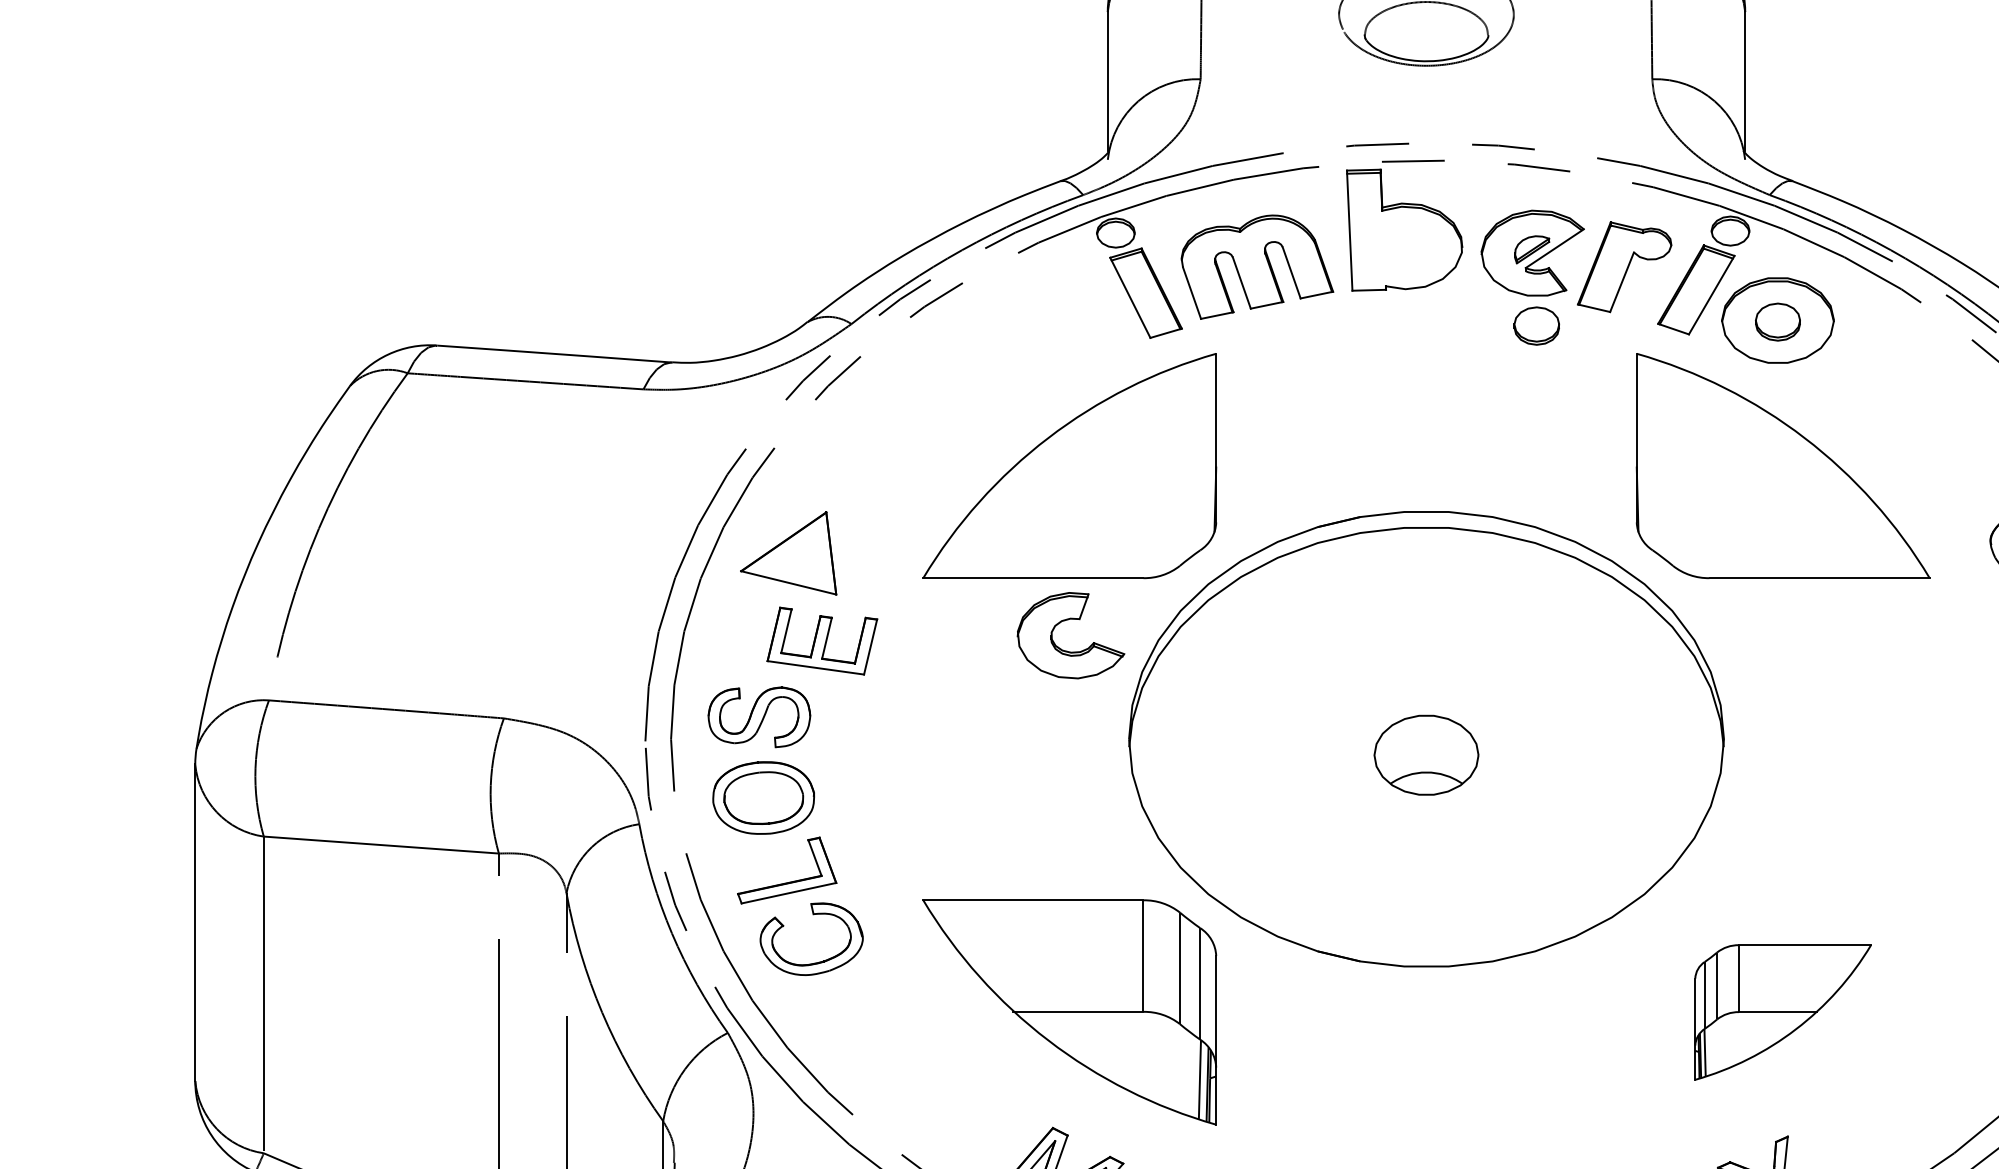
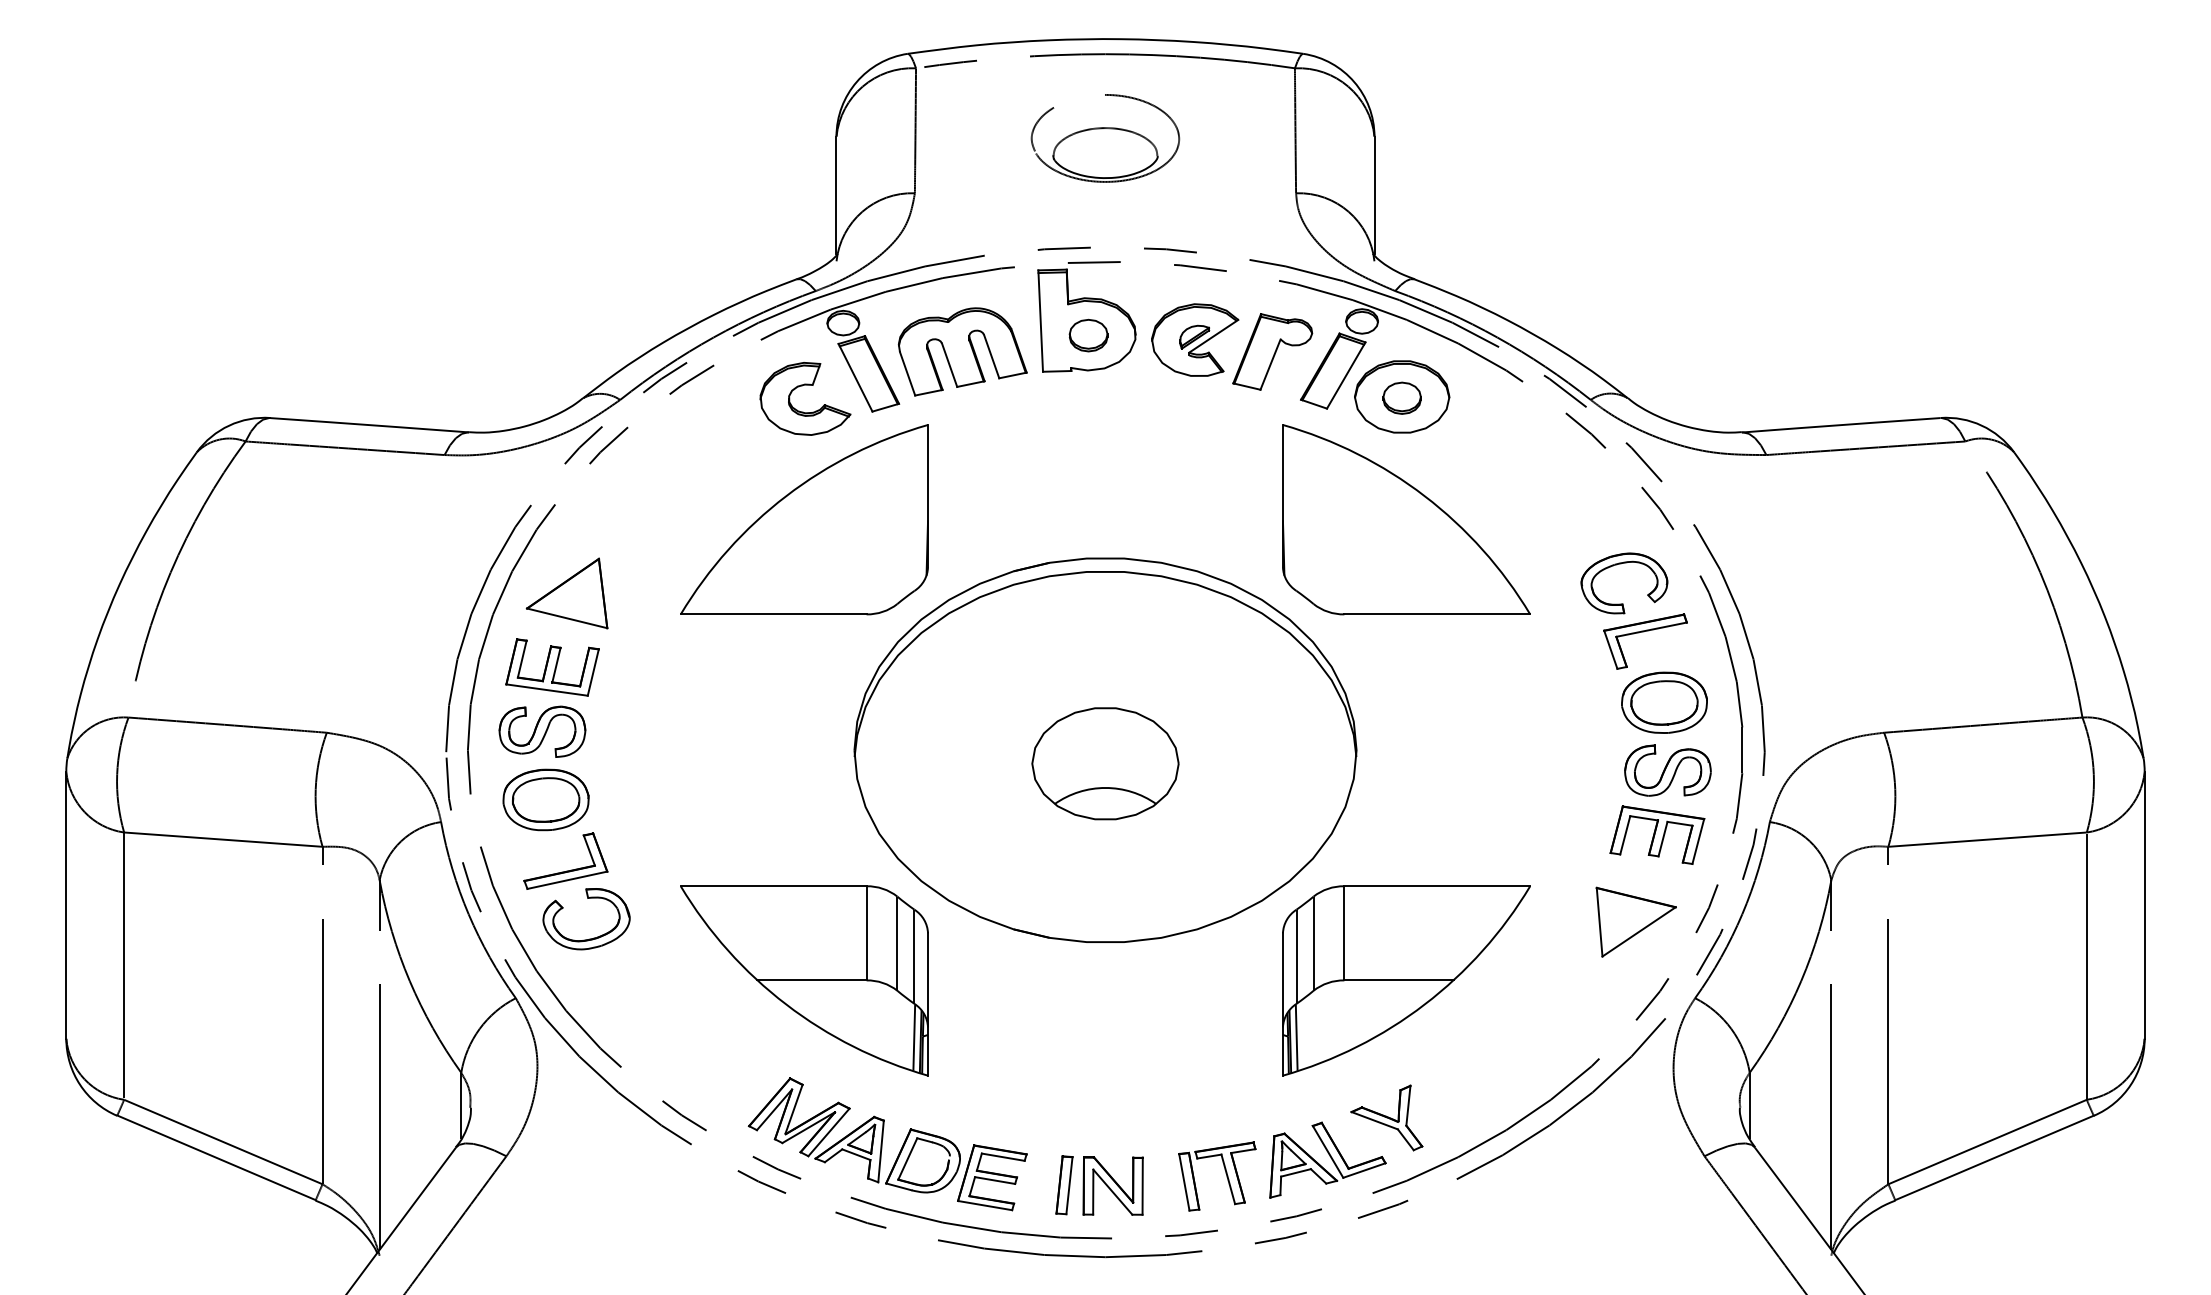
part: (1536, 325) -> (1088, 335), moved
part: (1067, 620) -> (802, 386), moved
part: (822, 641) -> (552, 667), moved
part: (1426, 754) -> (1105, 763), size x1.67
part: (1783, 1011) -> (1406, 980), size x1.67

